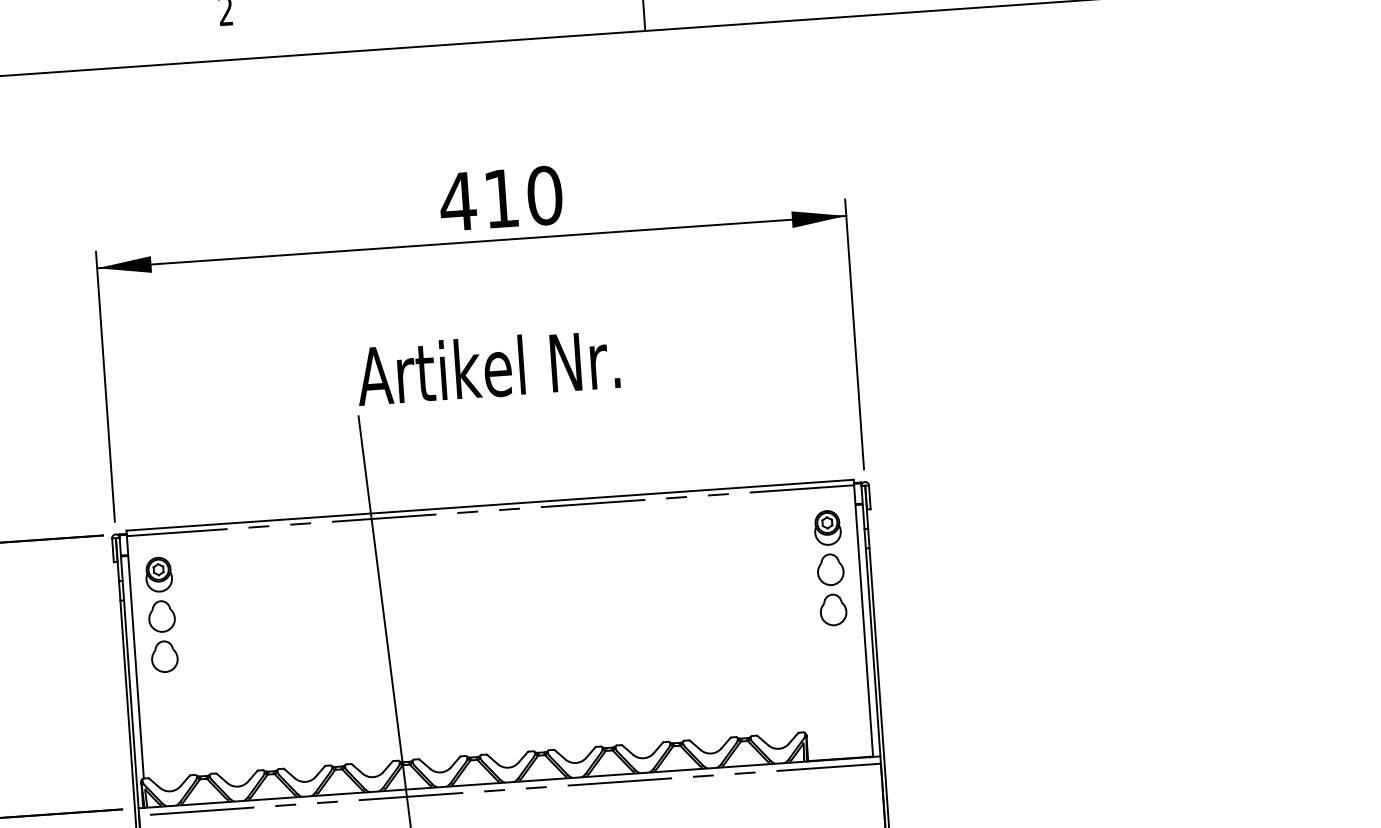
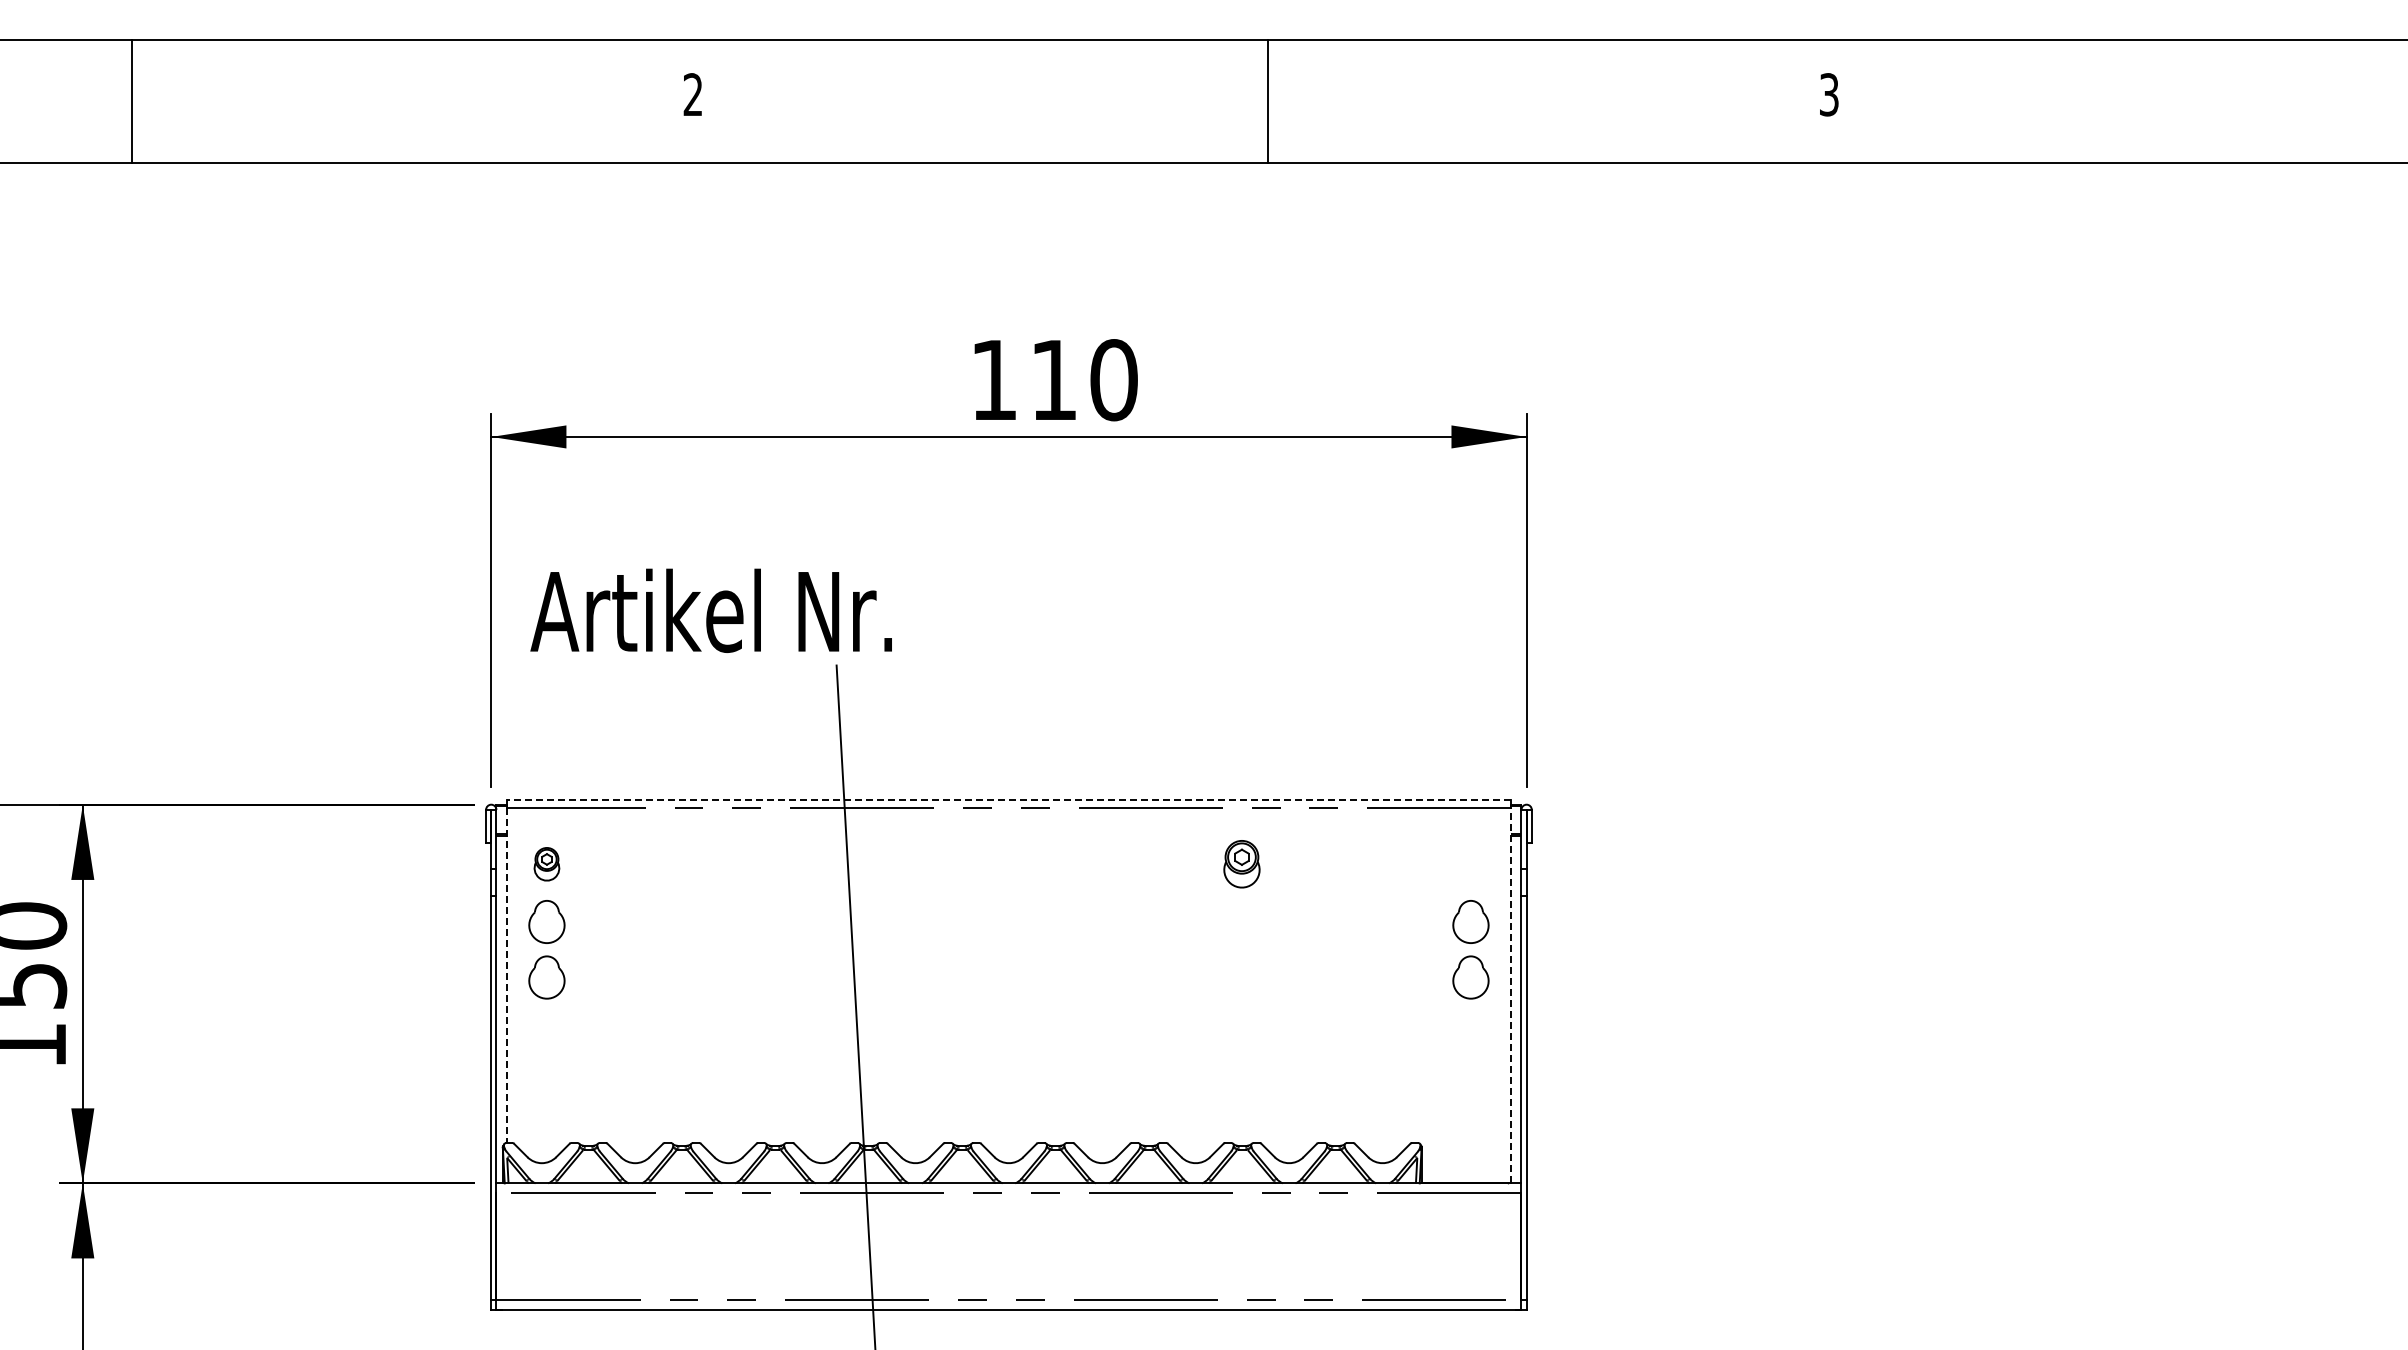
text: (457, 201) -> (993, 379), 410 -> 110
text: (487, 367) -> (710, 610), moved
line: (489, 505) -> (1008, 800), solid -> dashed
part: (827, 528) -> (1241, 864), moved
part: (158, 574) -> (546, 864), size x0.7
line: (863, 620) -> (1511, 995), solid -> dashed
line: (135, 658) -> (506, 976), solid -> dashed

